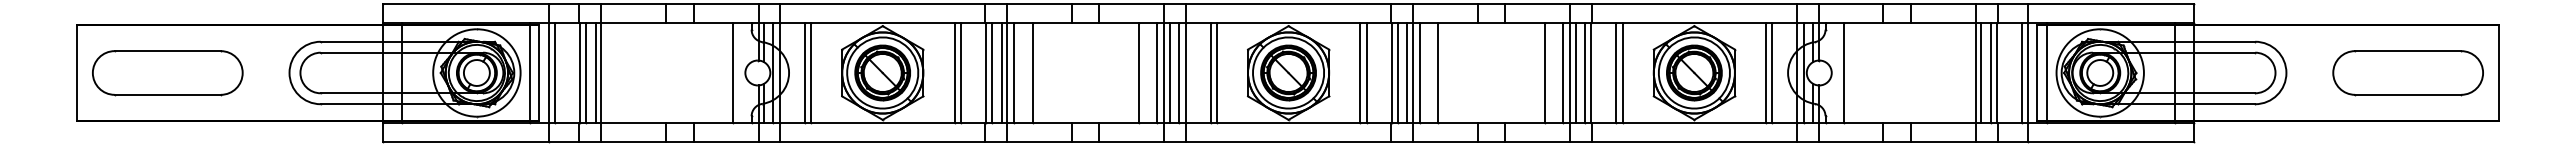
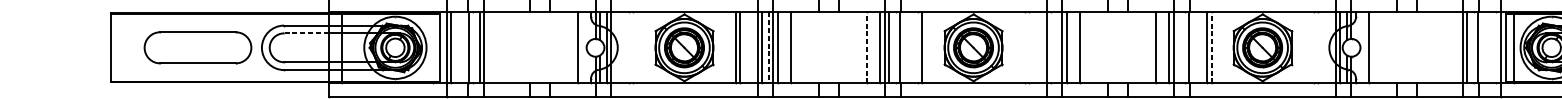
line: (351, 52) -> (306, 33), solid -> dashed
line: (529, 72) -> (432, 47), removed
line: (586, 72) -> (473, 47), removed
line: (804, 72) -> (628, 47), removed
line: (810, 72) -> (633, 47), removed
line: (1001, 72) -> (769, 47), solid -> dashed
line: (1138, 72) -> (866, 47), solid -> dashed
line: (1179, 72) -> (895, 47), removed
line: (1210, 72) -> (917, 47), removed
line: (1360, 72) -> (1024, 47), removed
line: (1366, 72) -> (1029, 47), removed
line: (1397, 72) -> (1051, 47), removed
line: (1407, 72) -> (1058, 47), removed
line: (1575, 72) -> (1177, 47), removed
line: (1585, 72) -> (1185, 47), removed
line: (1622, 72) -> (1211, 47), solid -> dashed
line: (1766, 72) -> (1313, 47), removed
line: (1772, 72) -> (1318, 47), removed
line: (1990, 72) -> (1473, 47), removed
line: (2022, 72) -> (1496, 47), removed
part: (167, 73) -> (197, 48), moved

